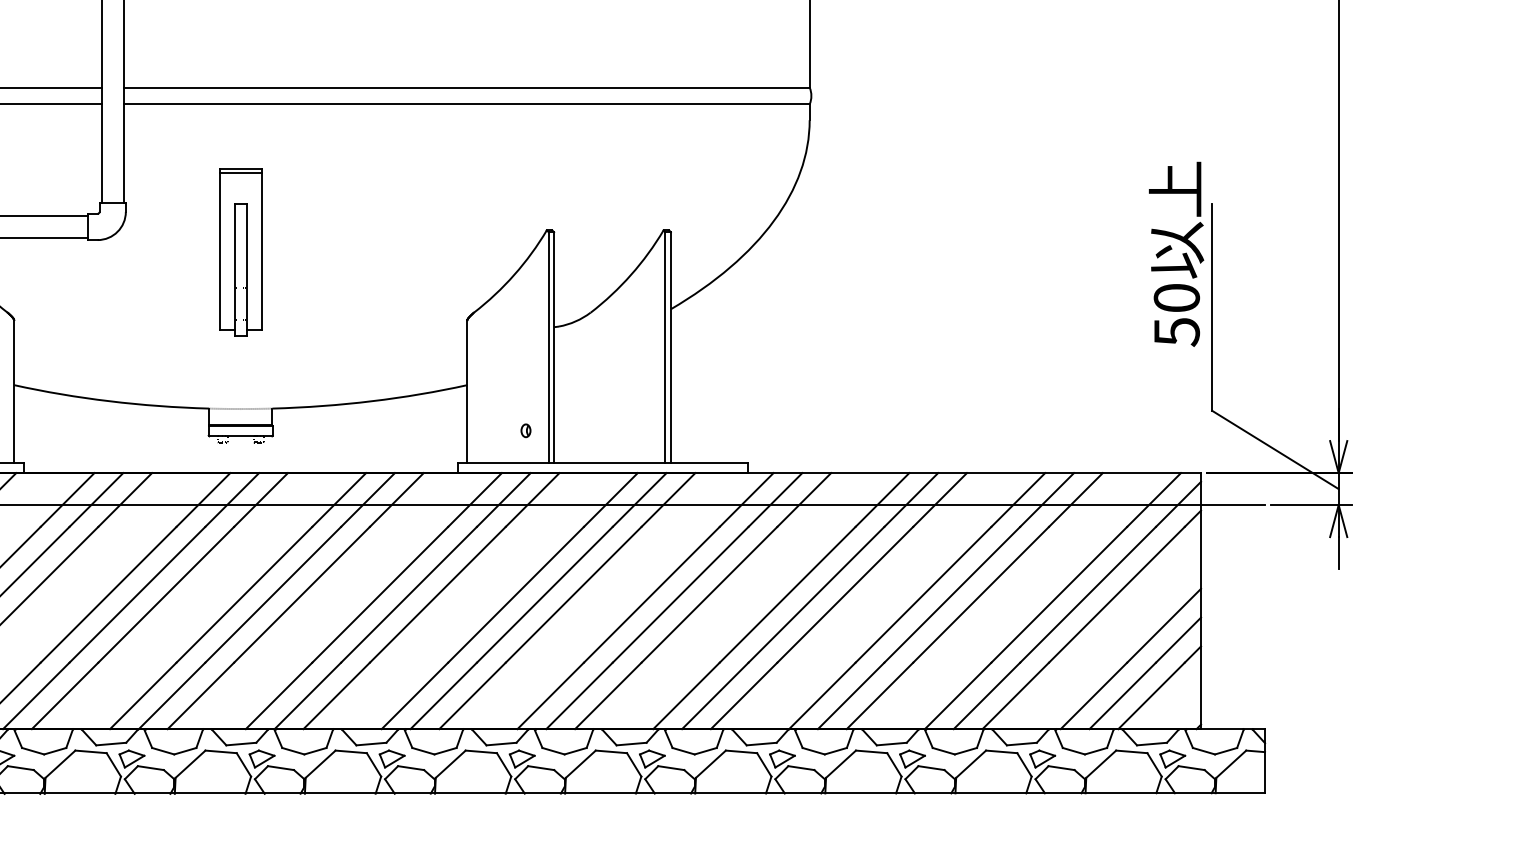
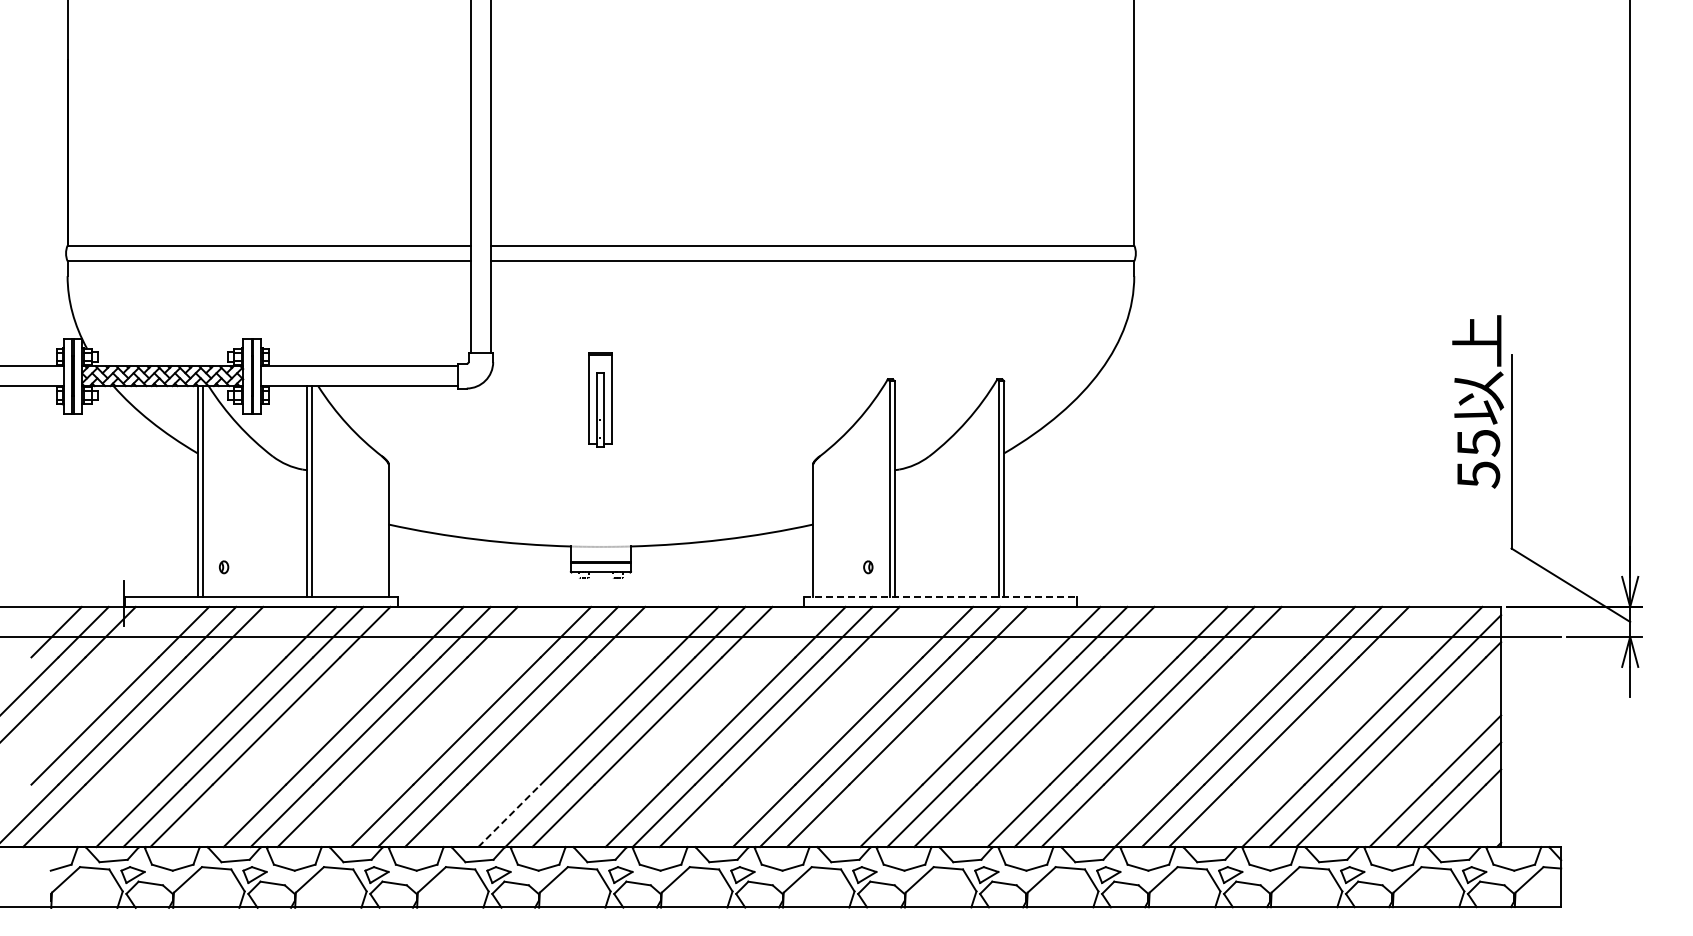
part: (240, 251) -> (600, 399), size x0.6
text: (1176, 297) -> (1478, 442), 50 -> 55
line: (602, 463) -> (940, 597), solid -> dashed
line: (143, 695) -> (509, 815), solid -> dashed

